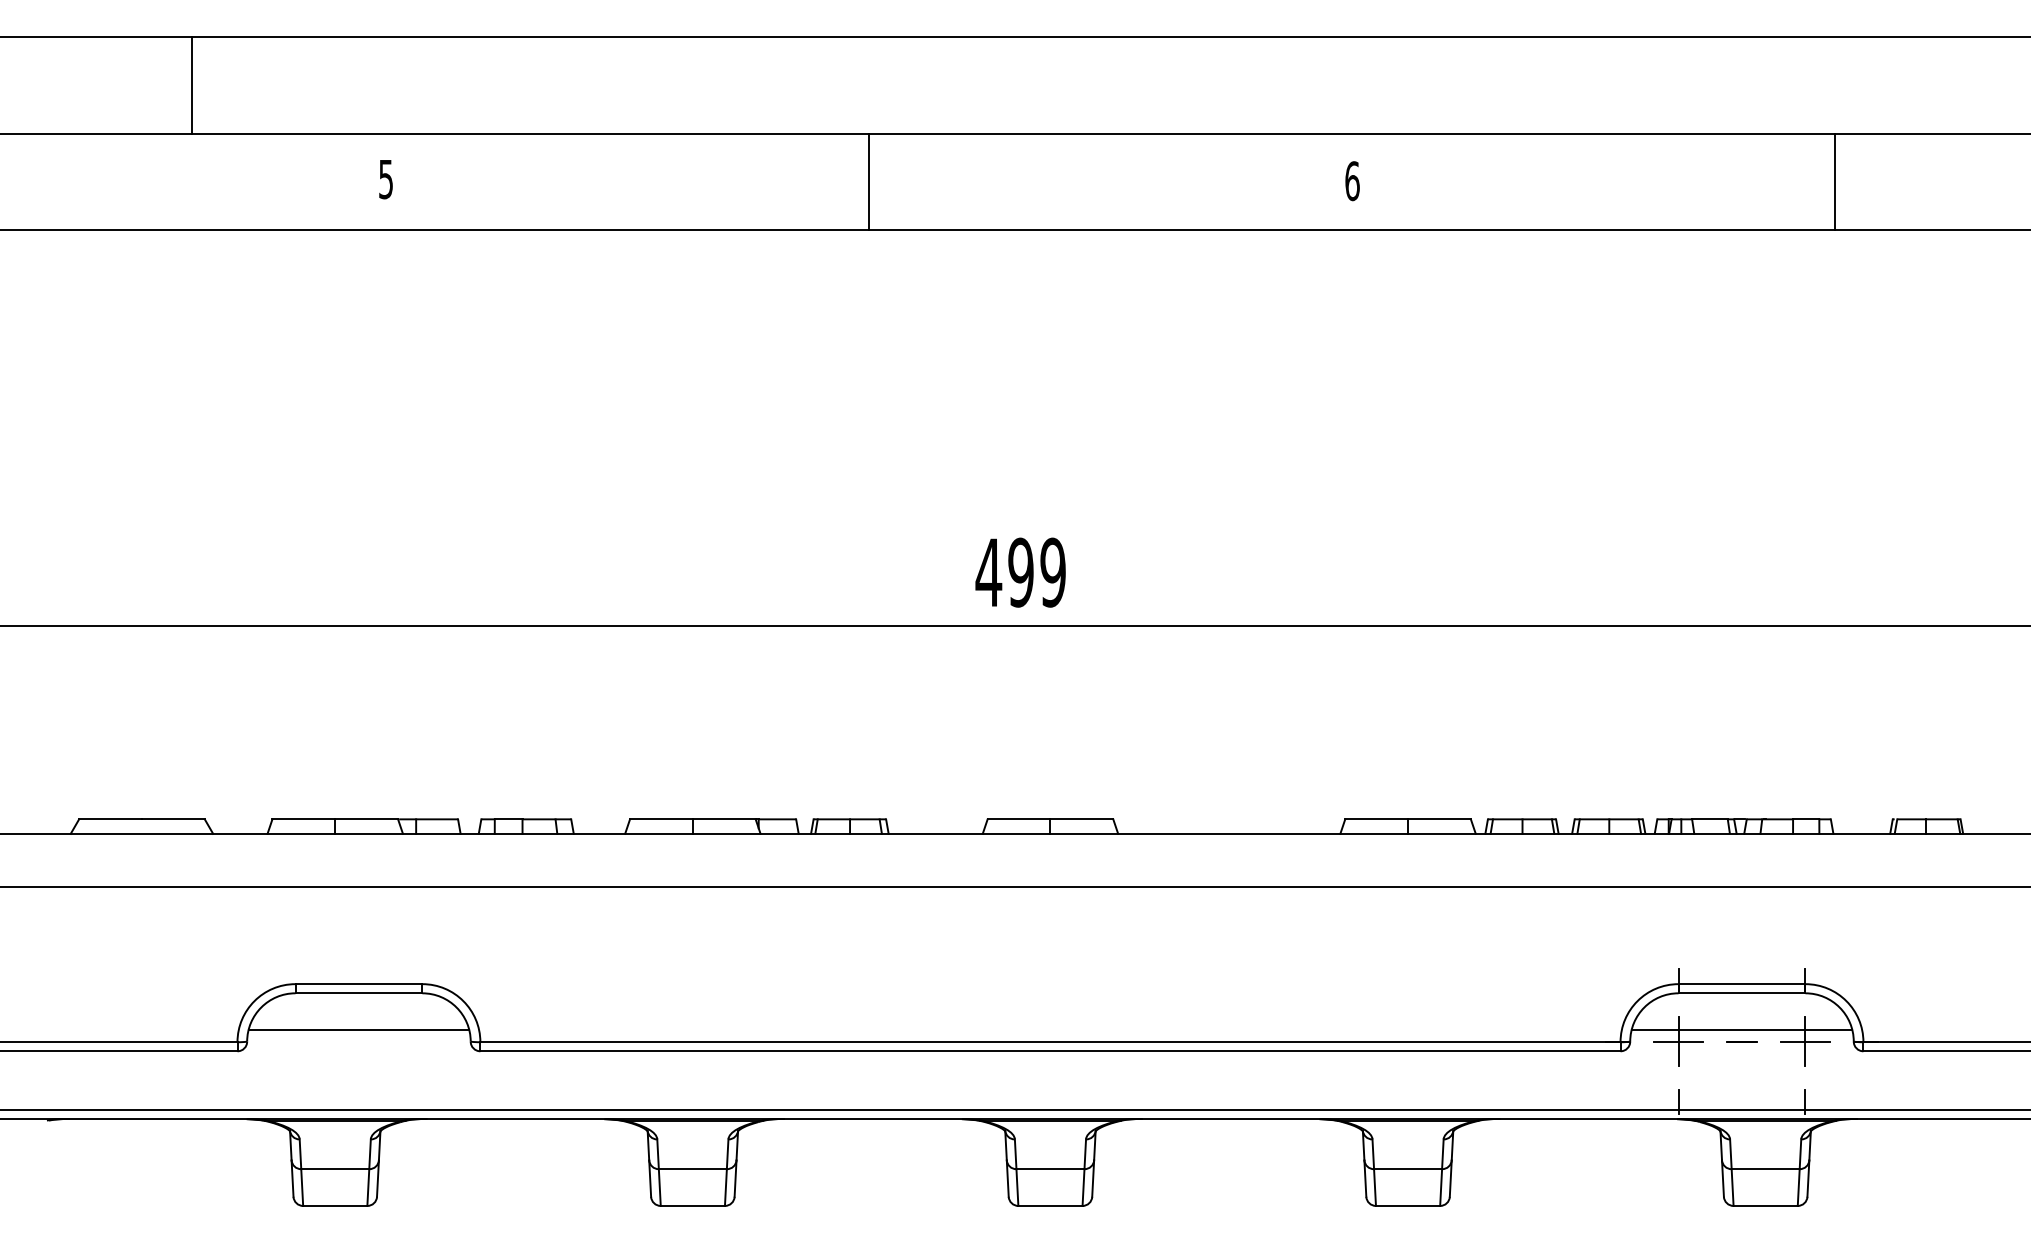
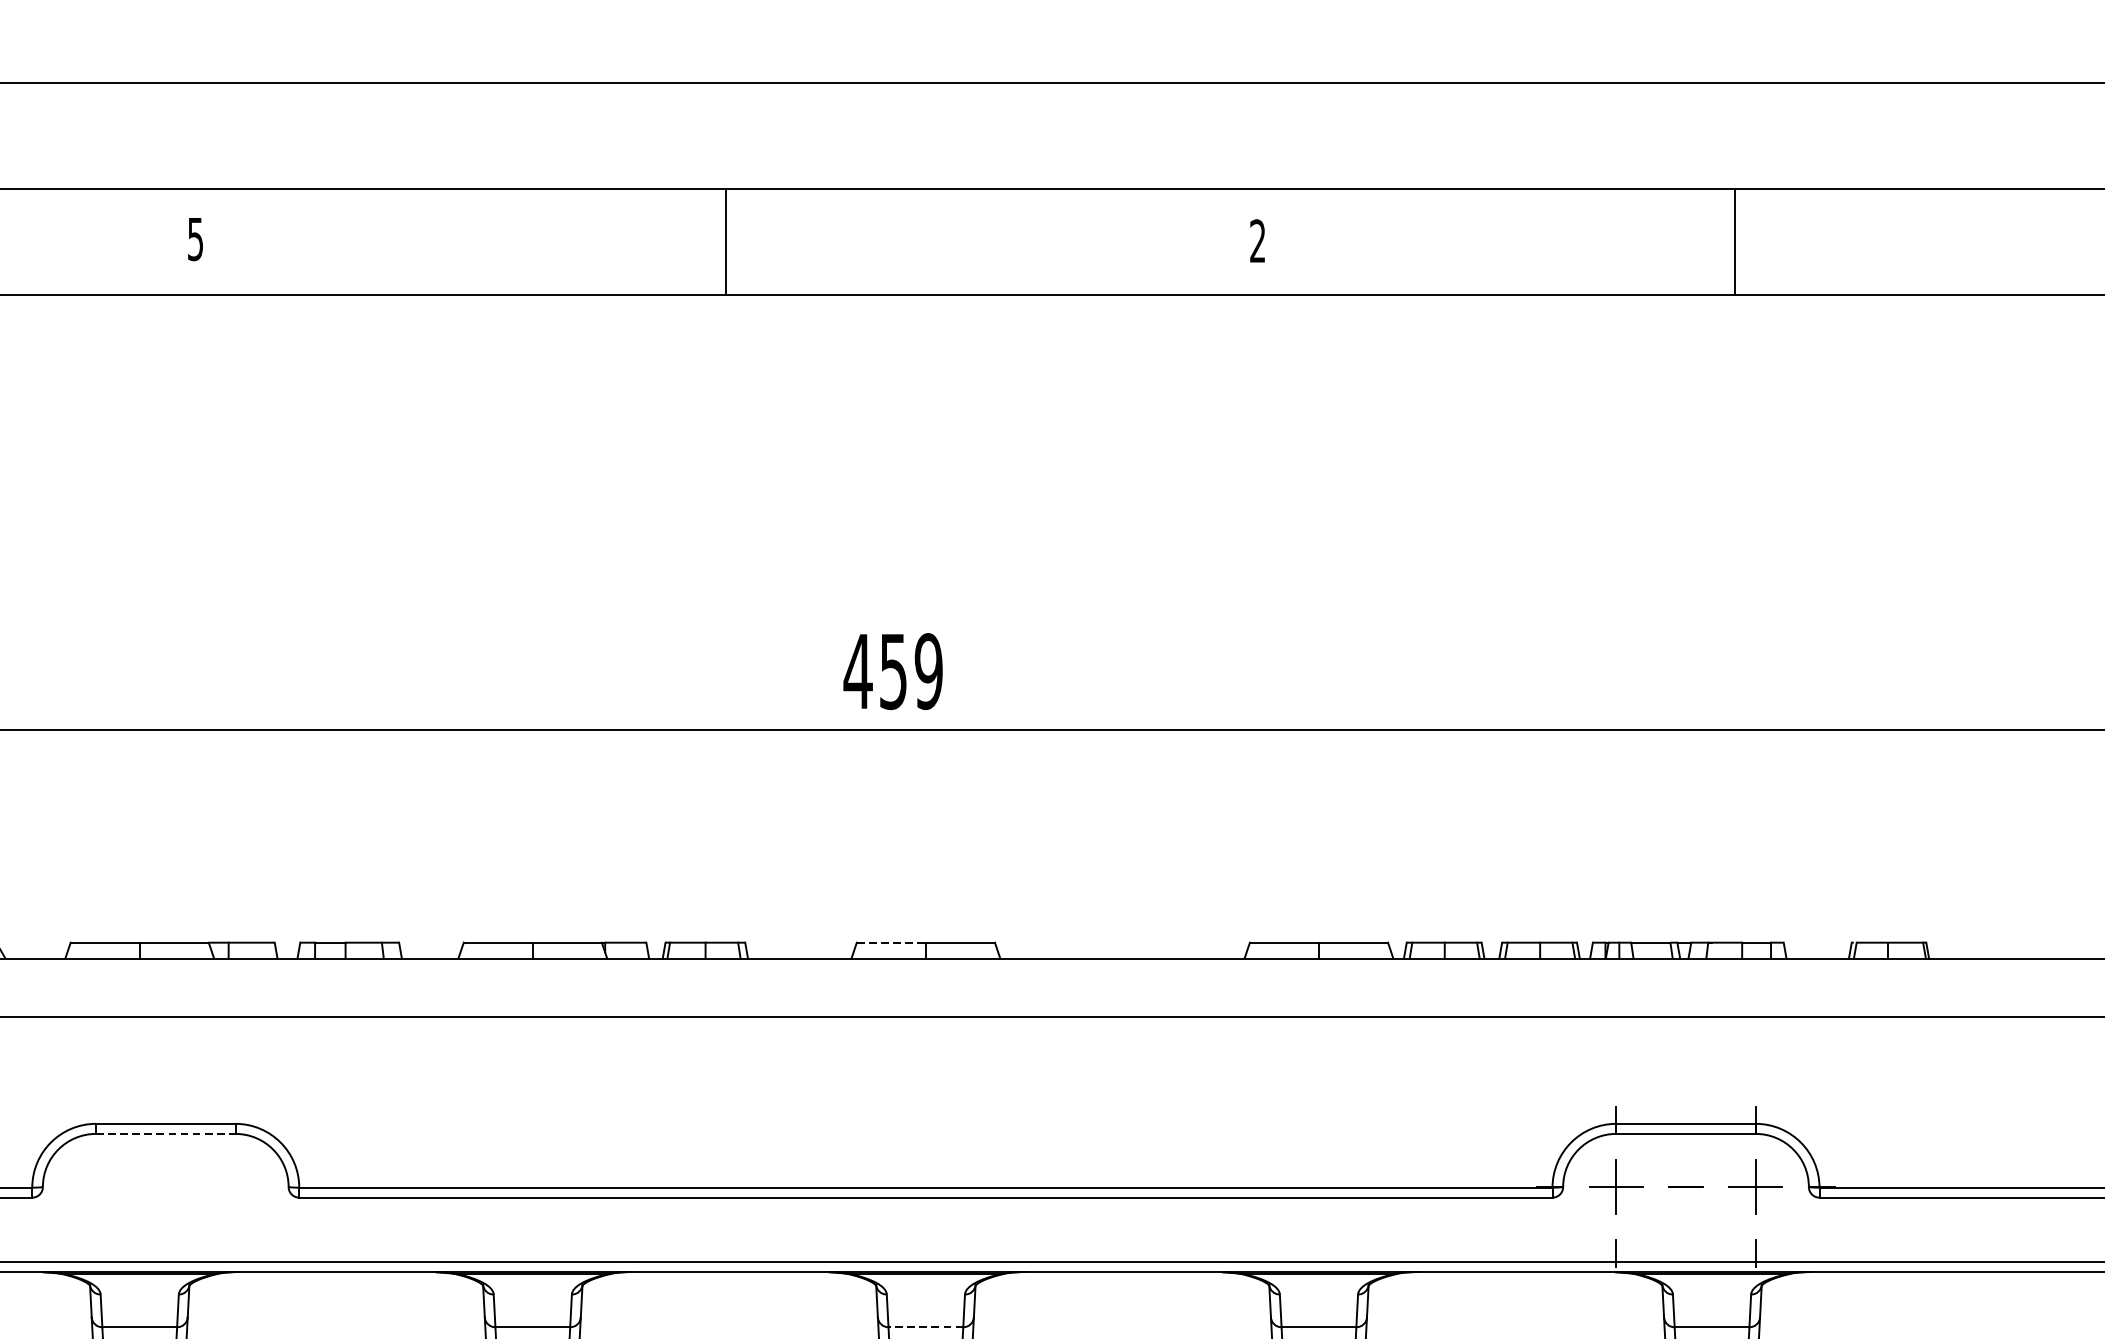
text: (1352, 181) -> (1257, 241), 6 -> 2
line: (1835, 181) -> (1734, 241), moved
text: (1020, 572) -> (892, 671), 499 -> 459
line: (1019, 819) -> (891, 942), solid -> dashed
line: (359, 993) -> (166, 1134), solid -> dashed
line: (358, 1029) -> (165, 1173), removed
line: (1741, 1029) -> (1685, 1173), removed
line: (1049, 1169) -> (924, 1327), solid -> dashed

